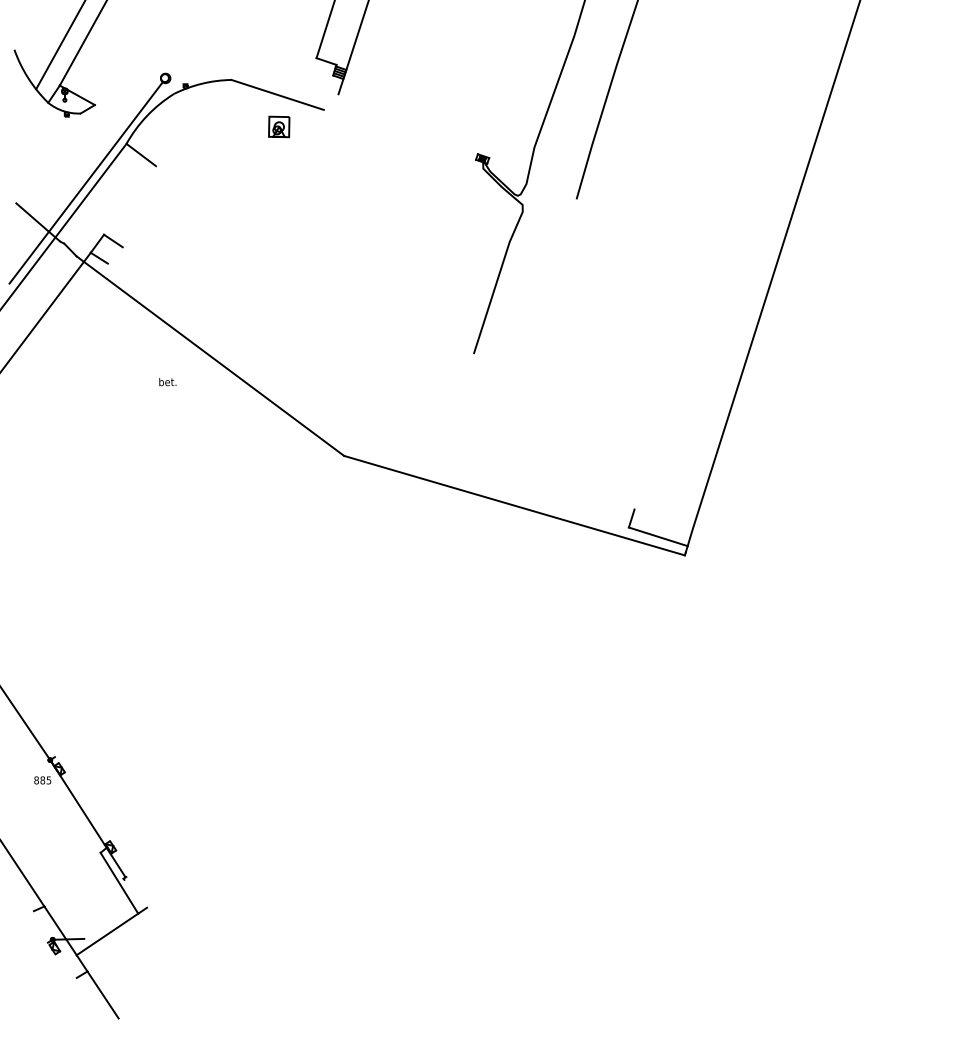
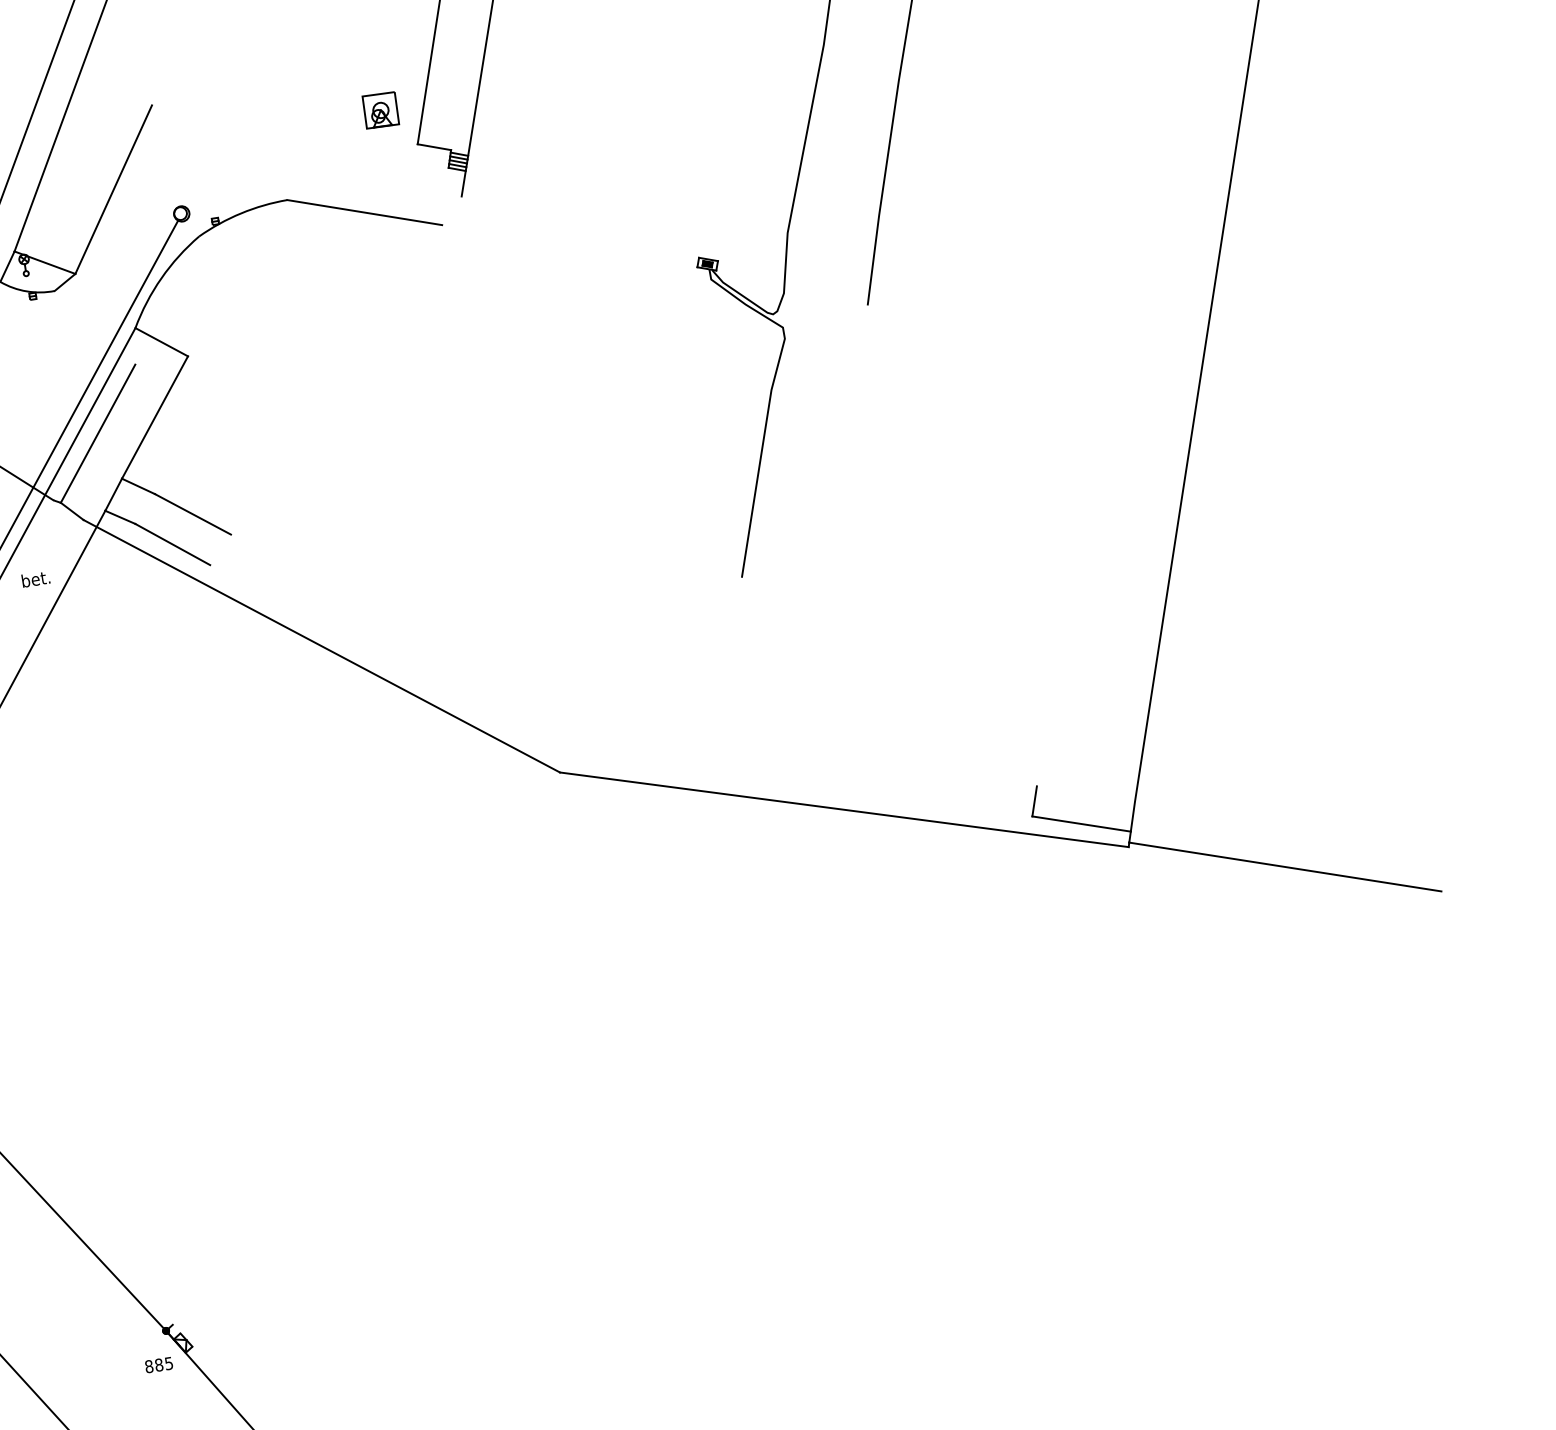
line: (125, 57) -> (112, 190), added
part: (279, 126) -> (381, 109), moved
line: (130, 200) -> (155, 417), added
line: (93, 204) -> (97, 433), added
line: (143, 263) -> (192, 514), added
line: (128, 279) -> (172, 544), added
text: (167, 382) -> (35, 580), moved
line: (778, 582) -> (1284, 867), added

